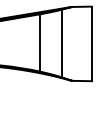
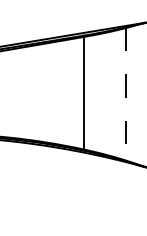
line: (61, 43) -> (125, 94), solid -> dashed

